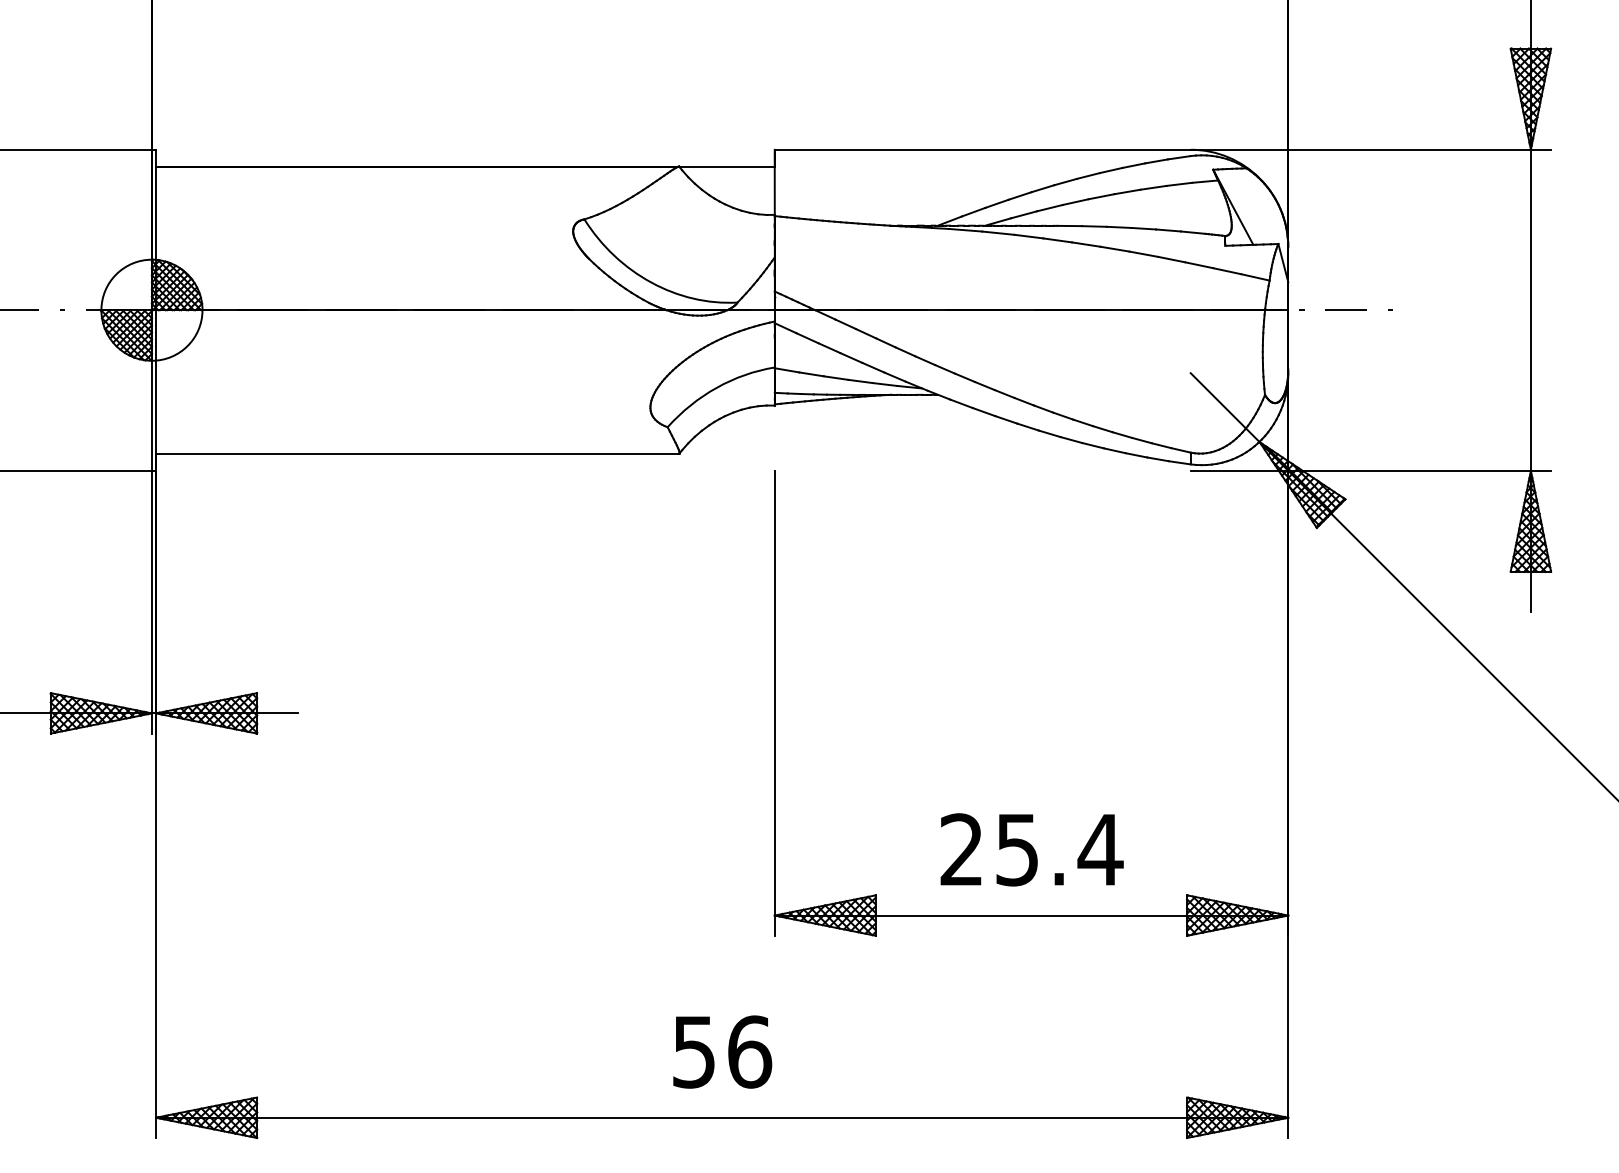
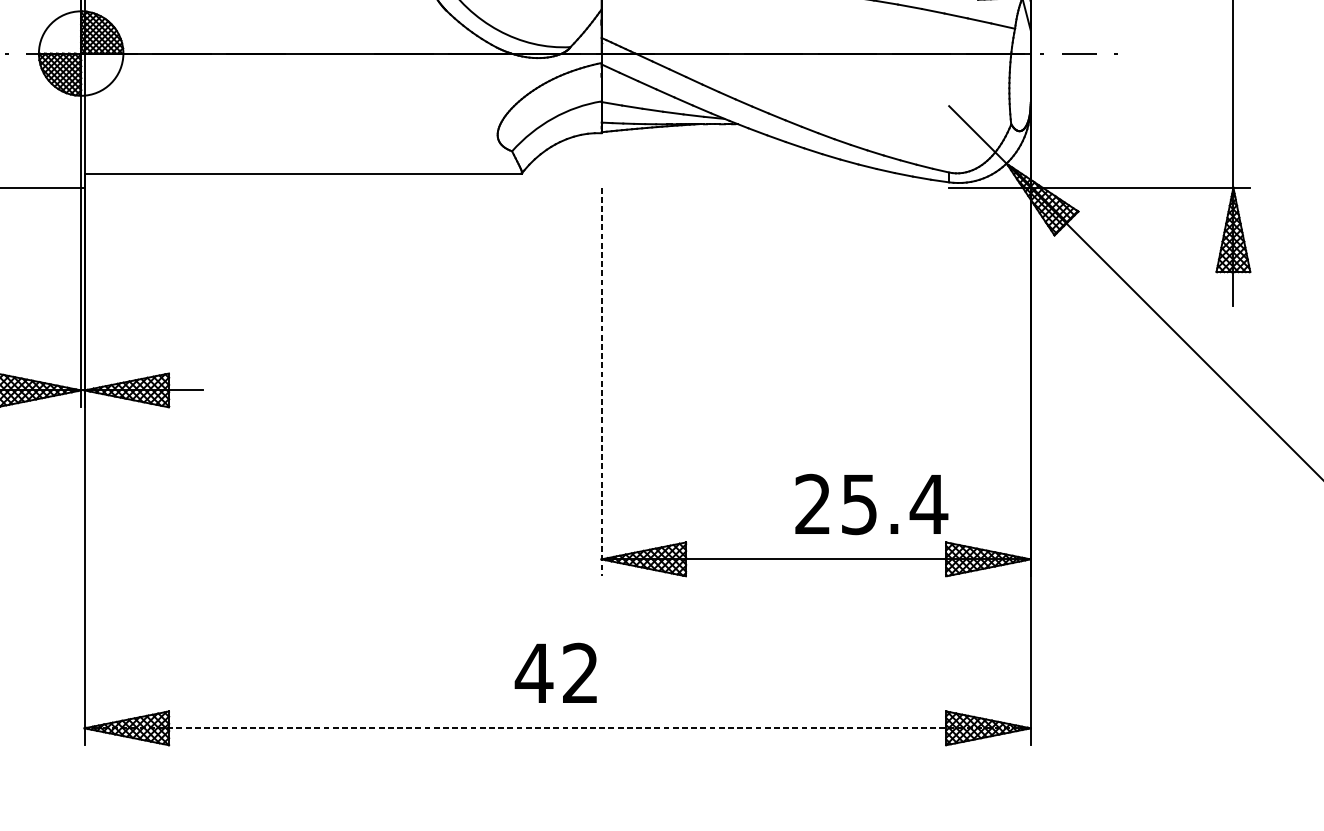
line: (774, 703) -> (601, 382), solid -> dashed
text: (1031, 849) -> (871, 504), moved
text: (721, 1051) -> (557, 672), 56 -> 42
line: (722, 1117) -> (557, 728), solid -> dashed

